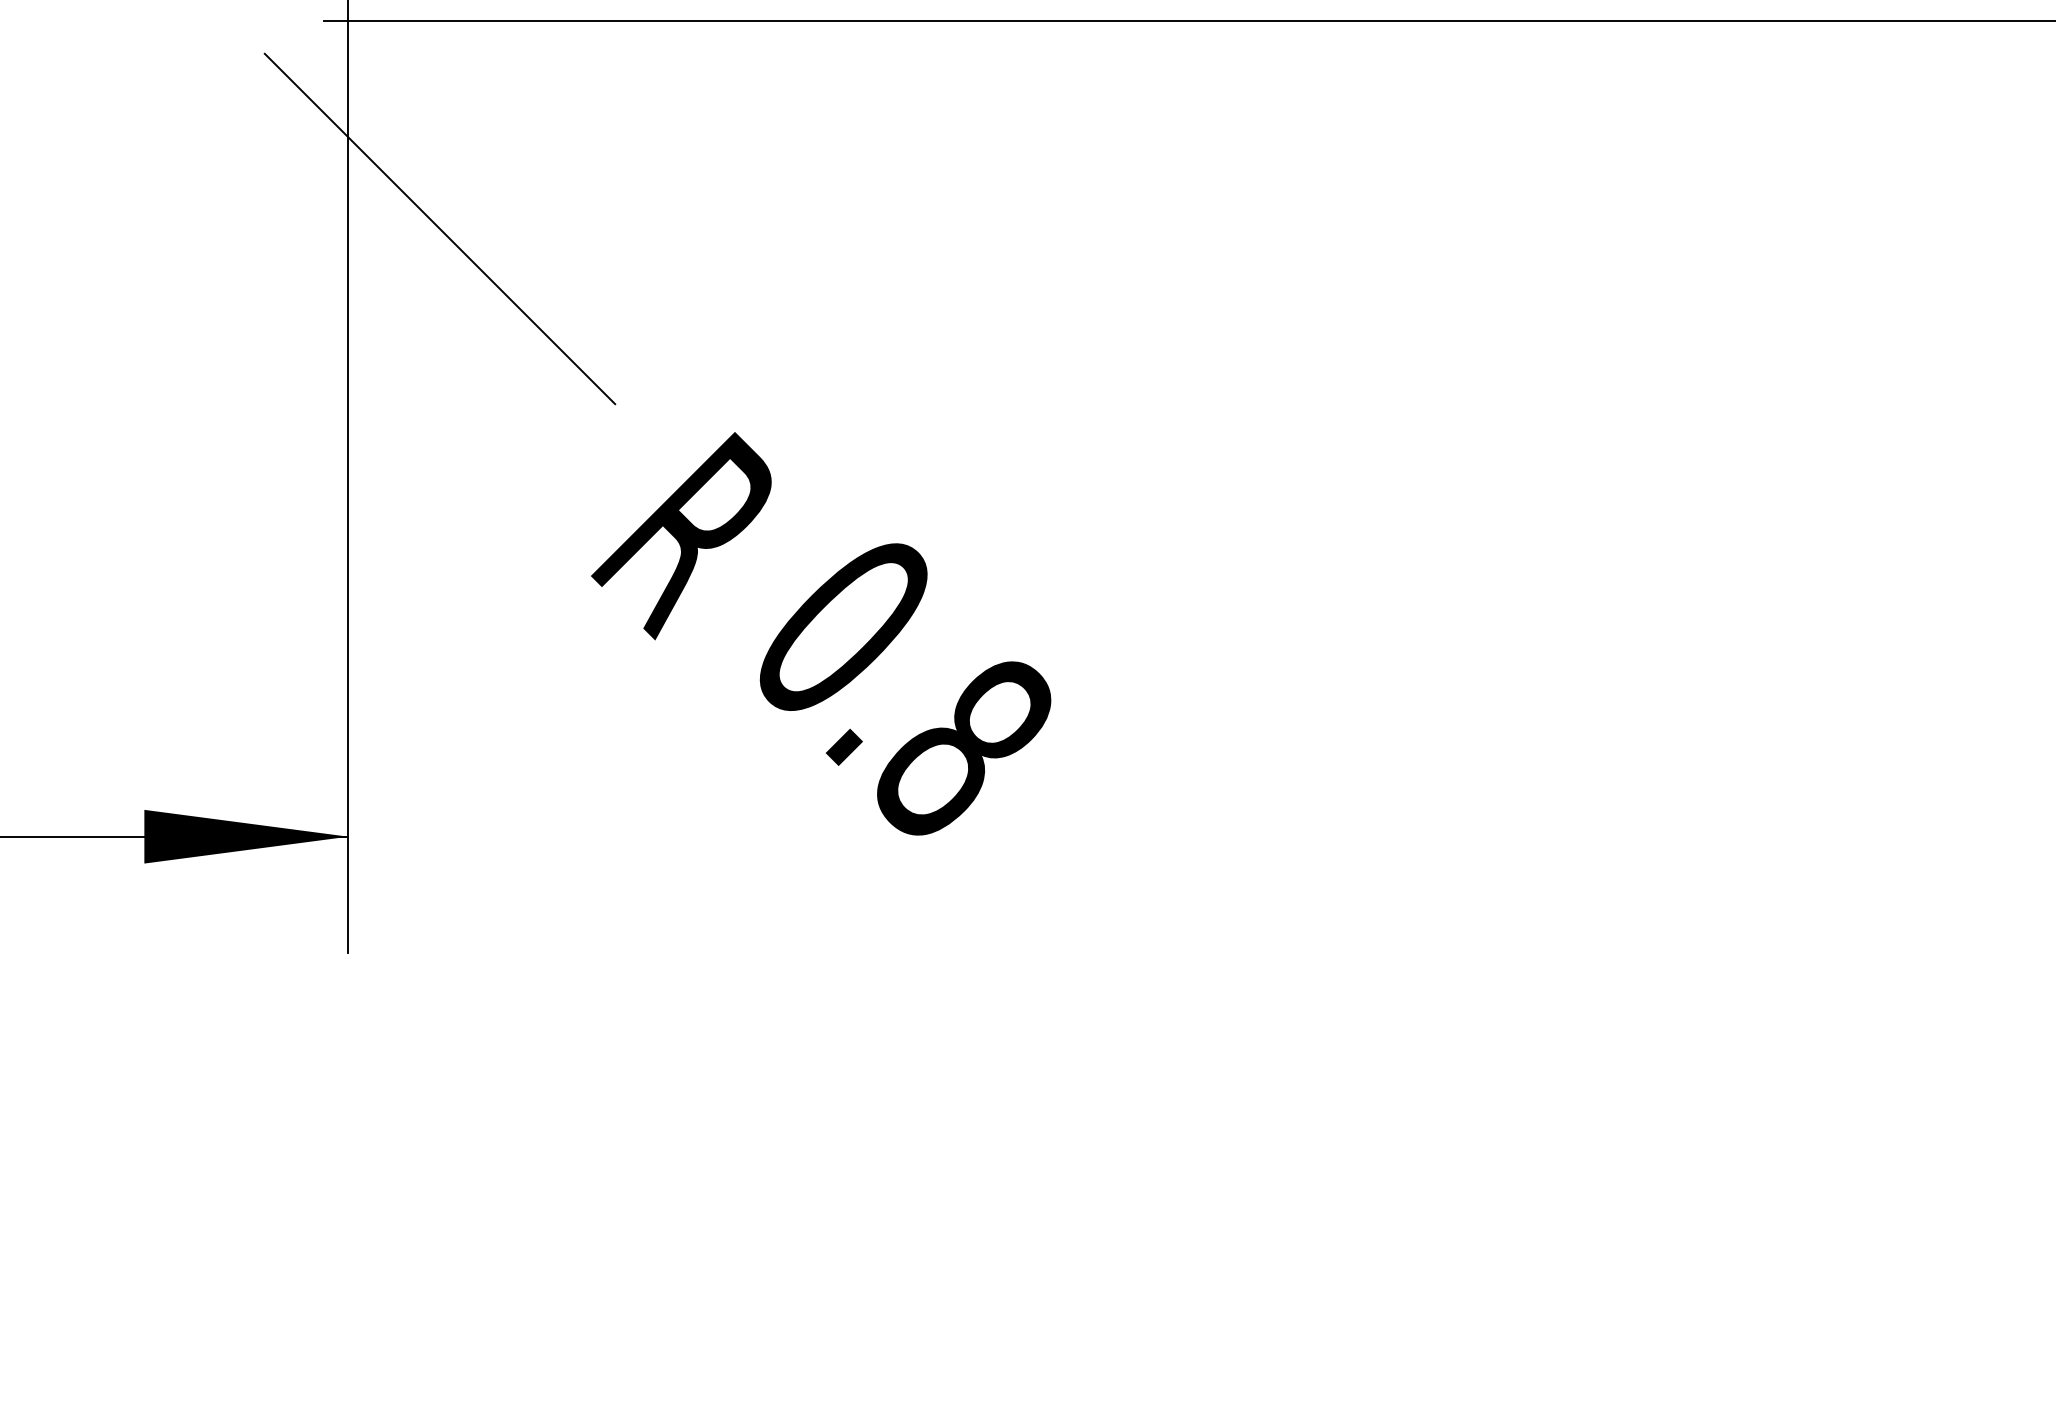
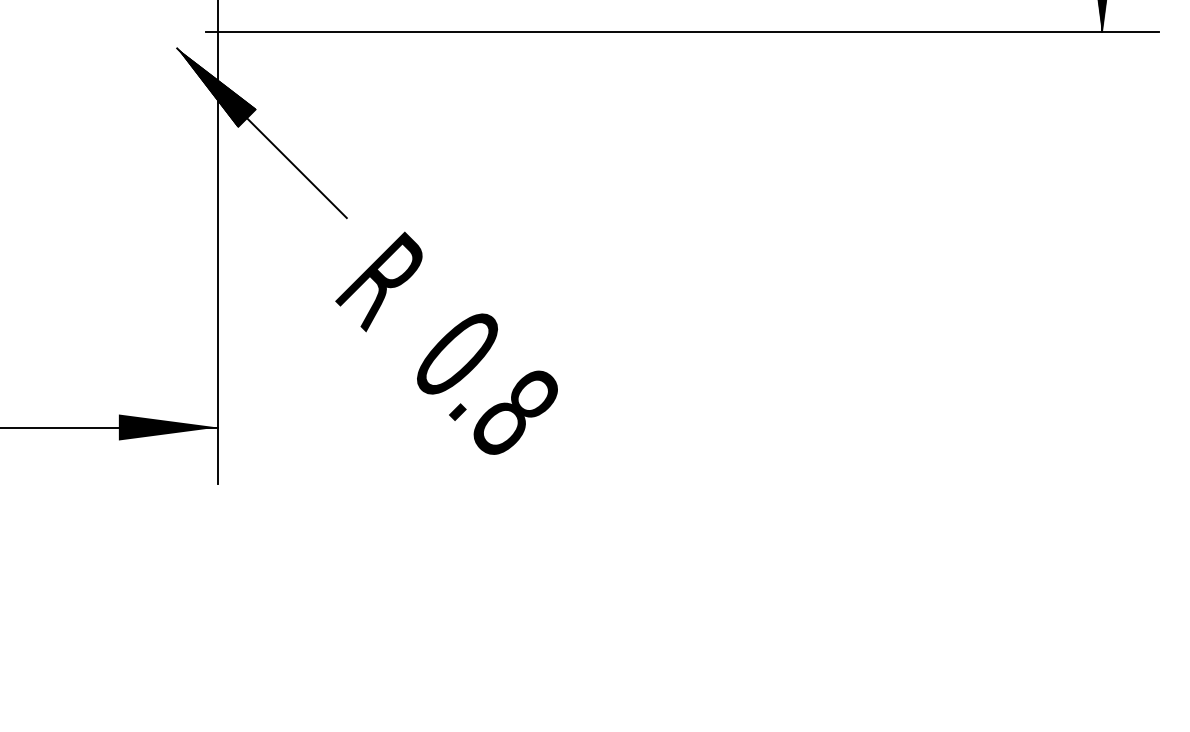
hatch: (345, 134) -> (216, 87), added
text: (905, 687) -> (487, 383), moved

